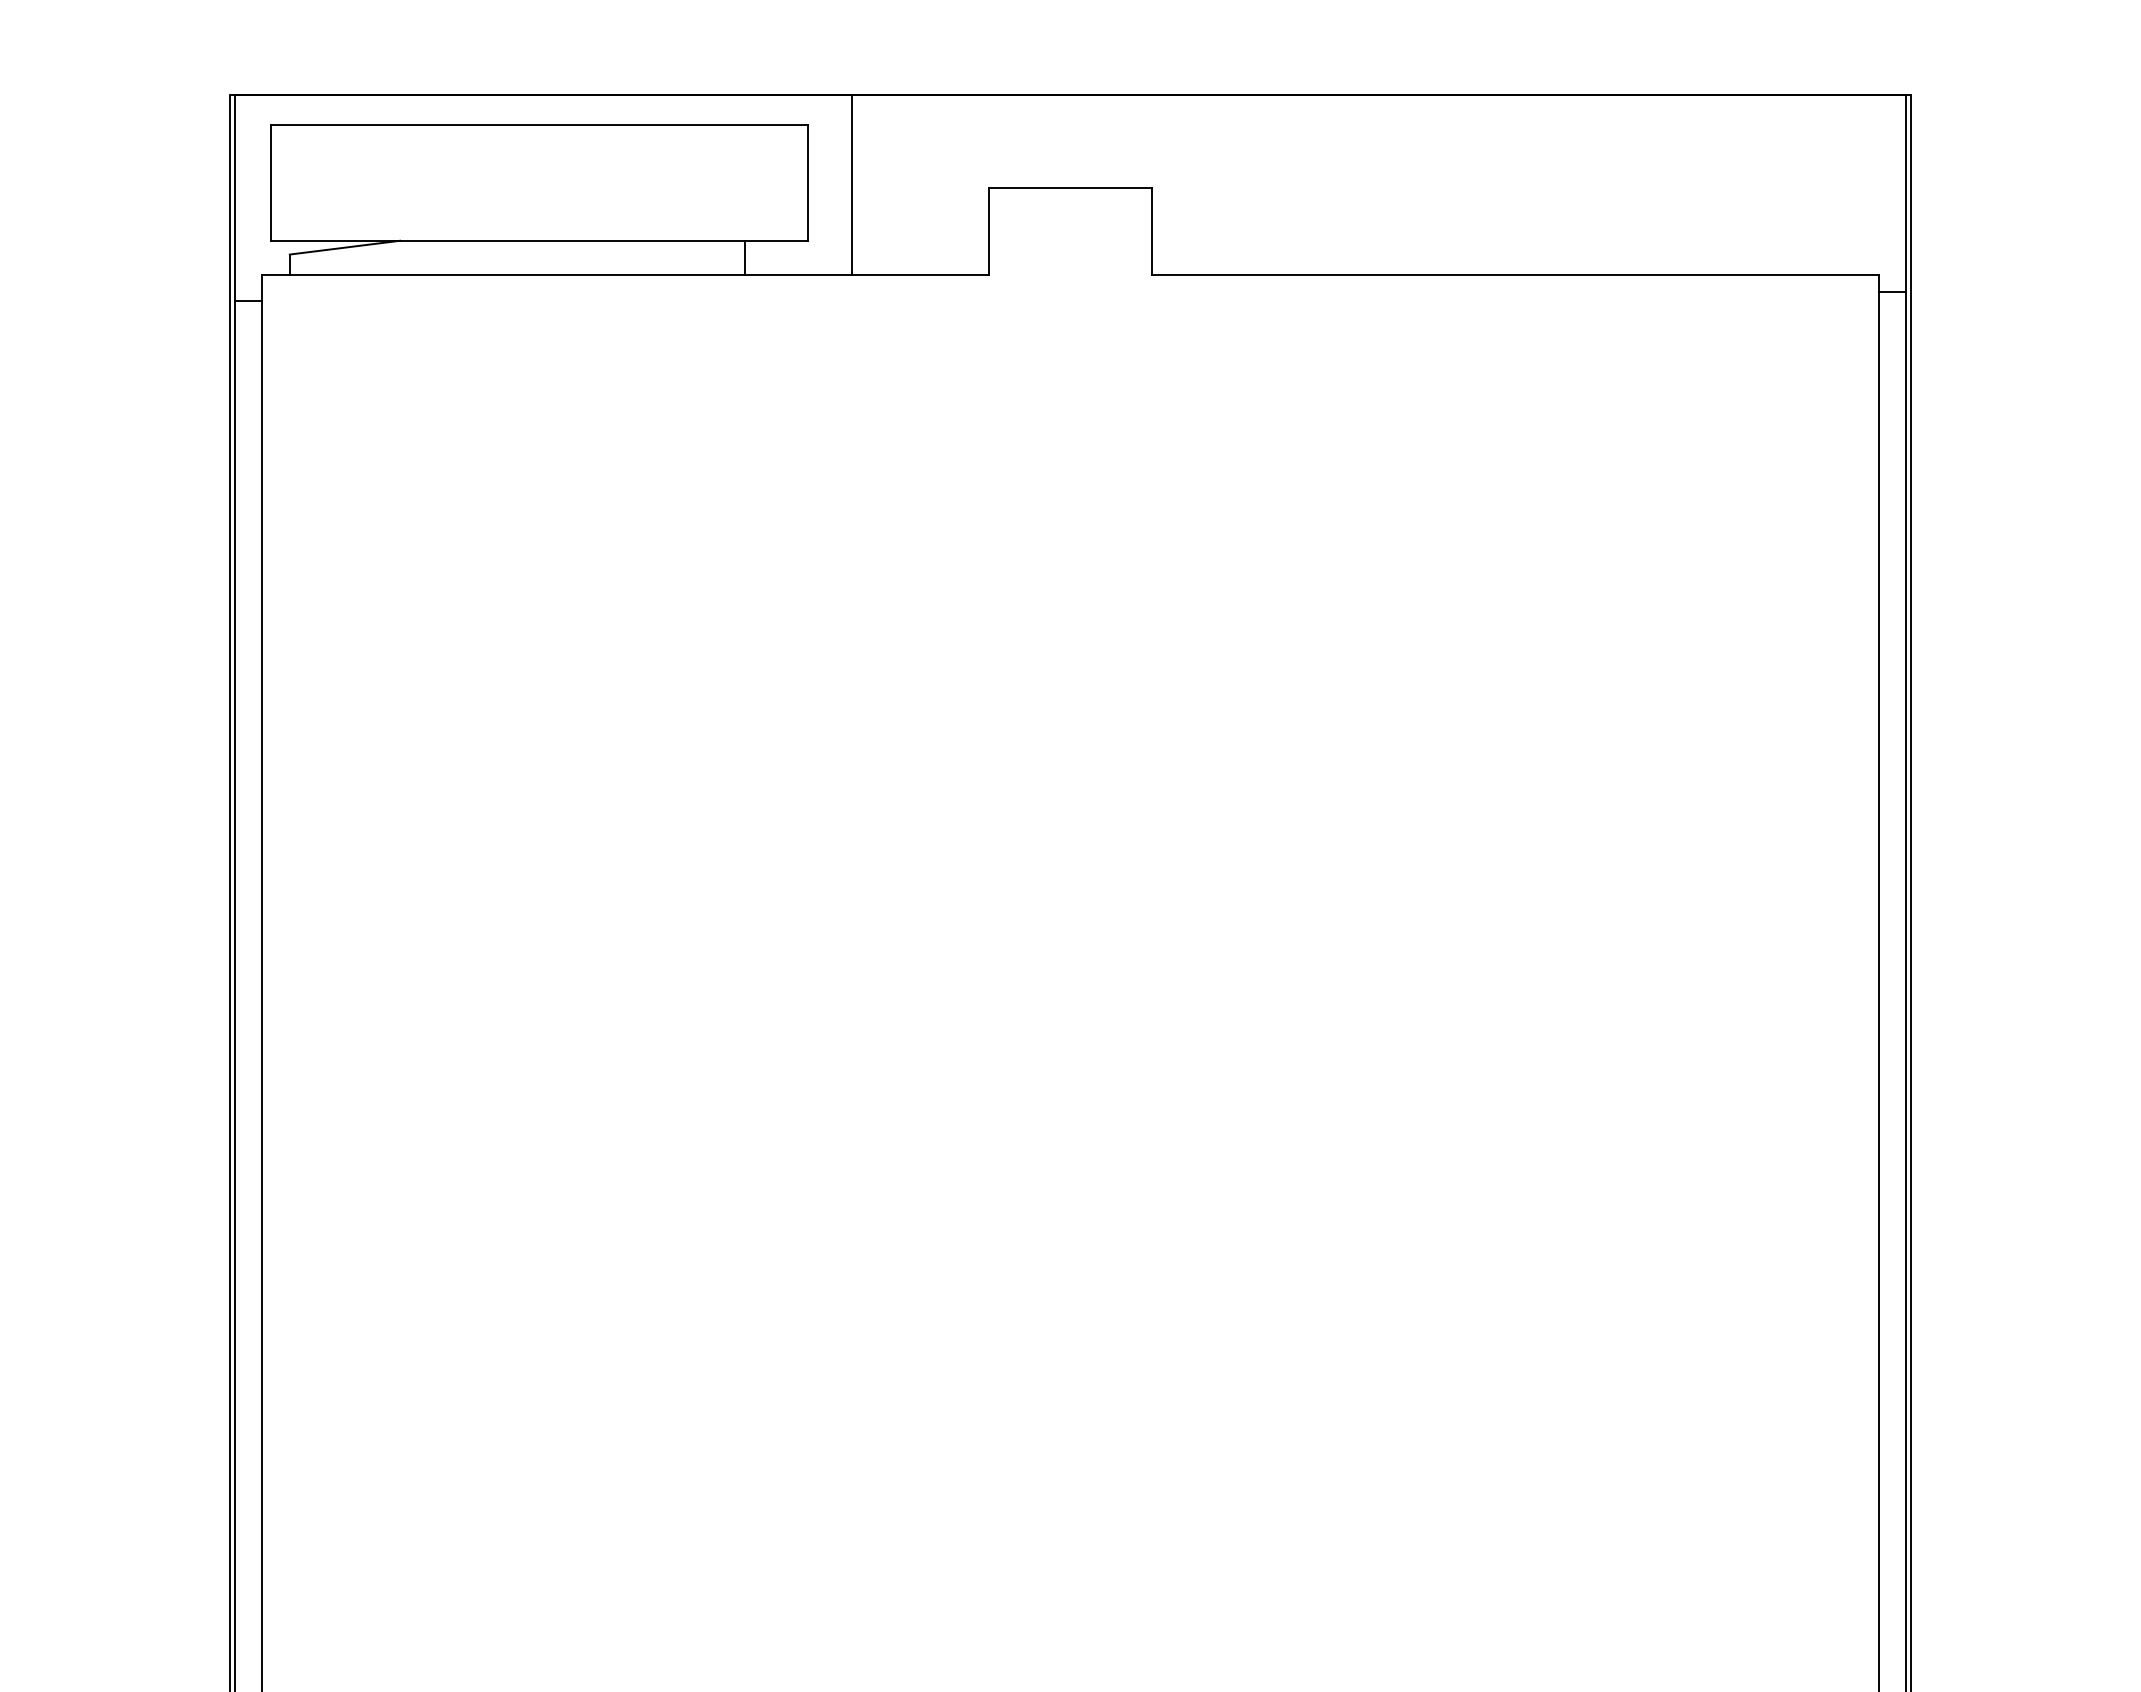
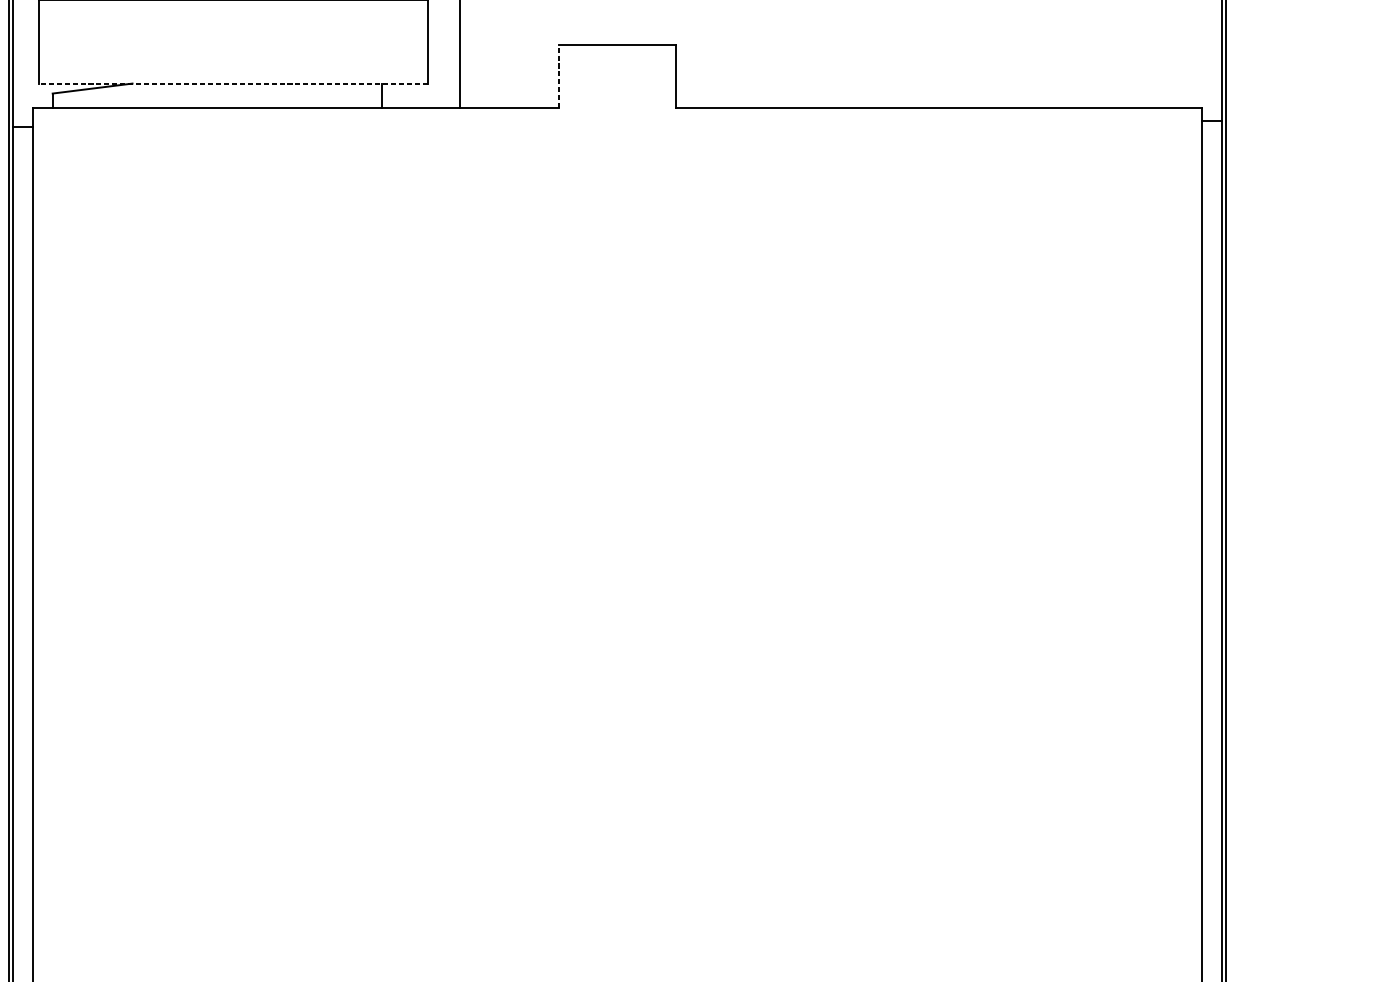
line: (989, 231) -> (558, 76), solid -> dashed
line: (539, 240) -> (233, 83), solid -> dashed

